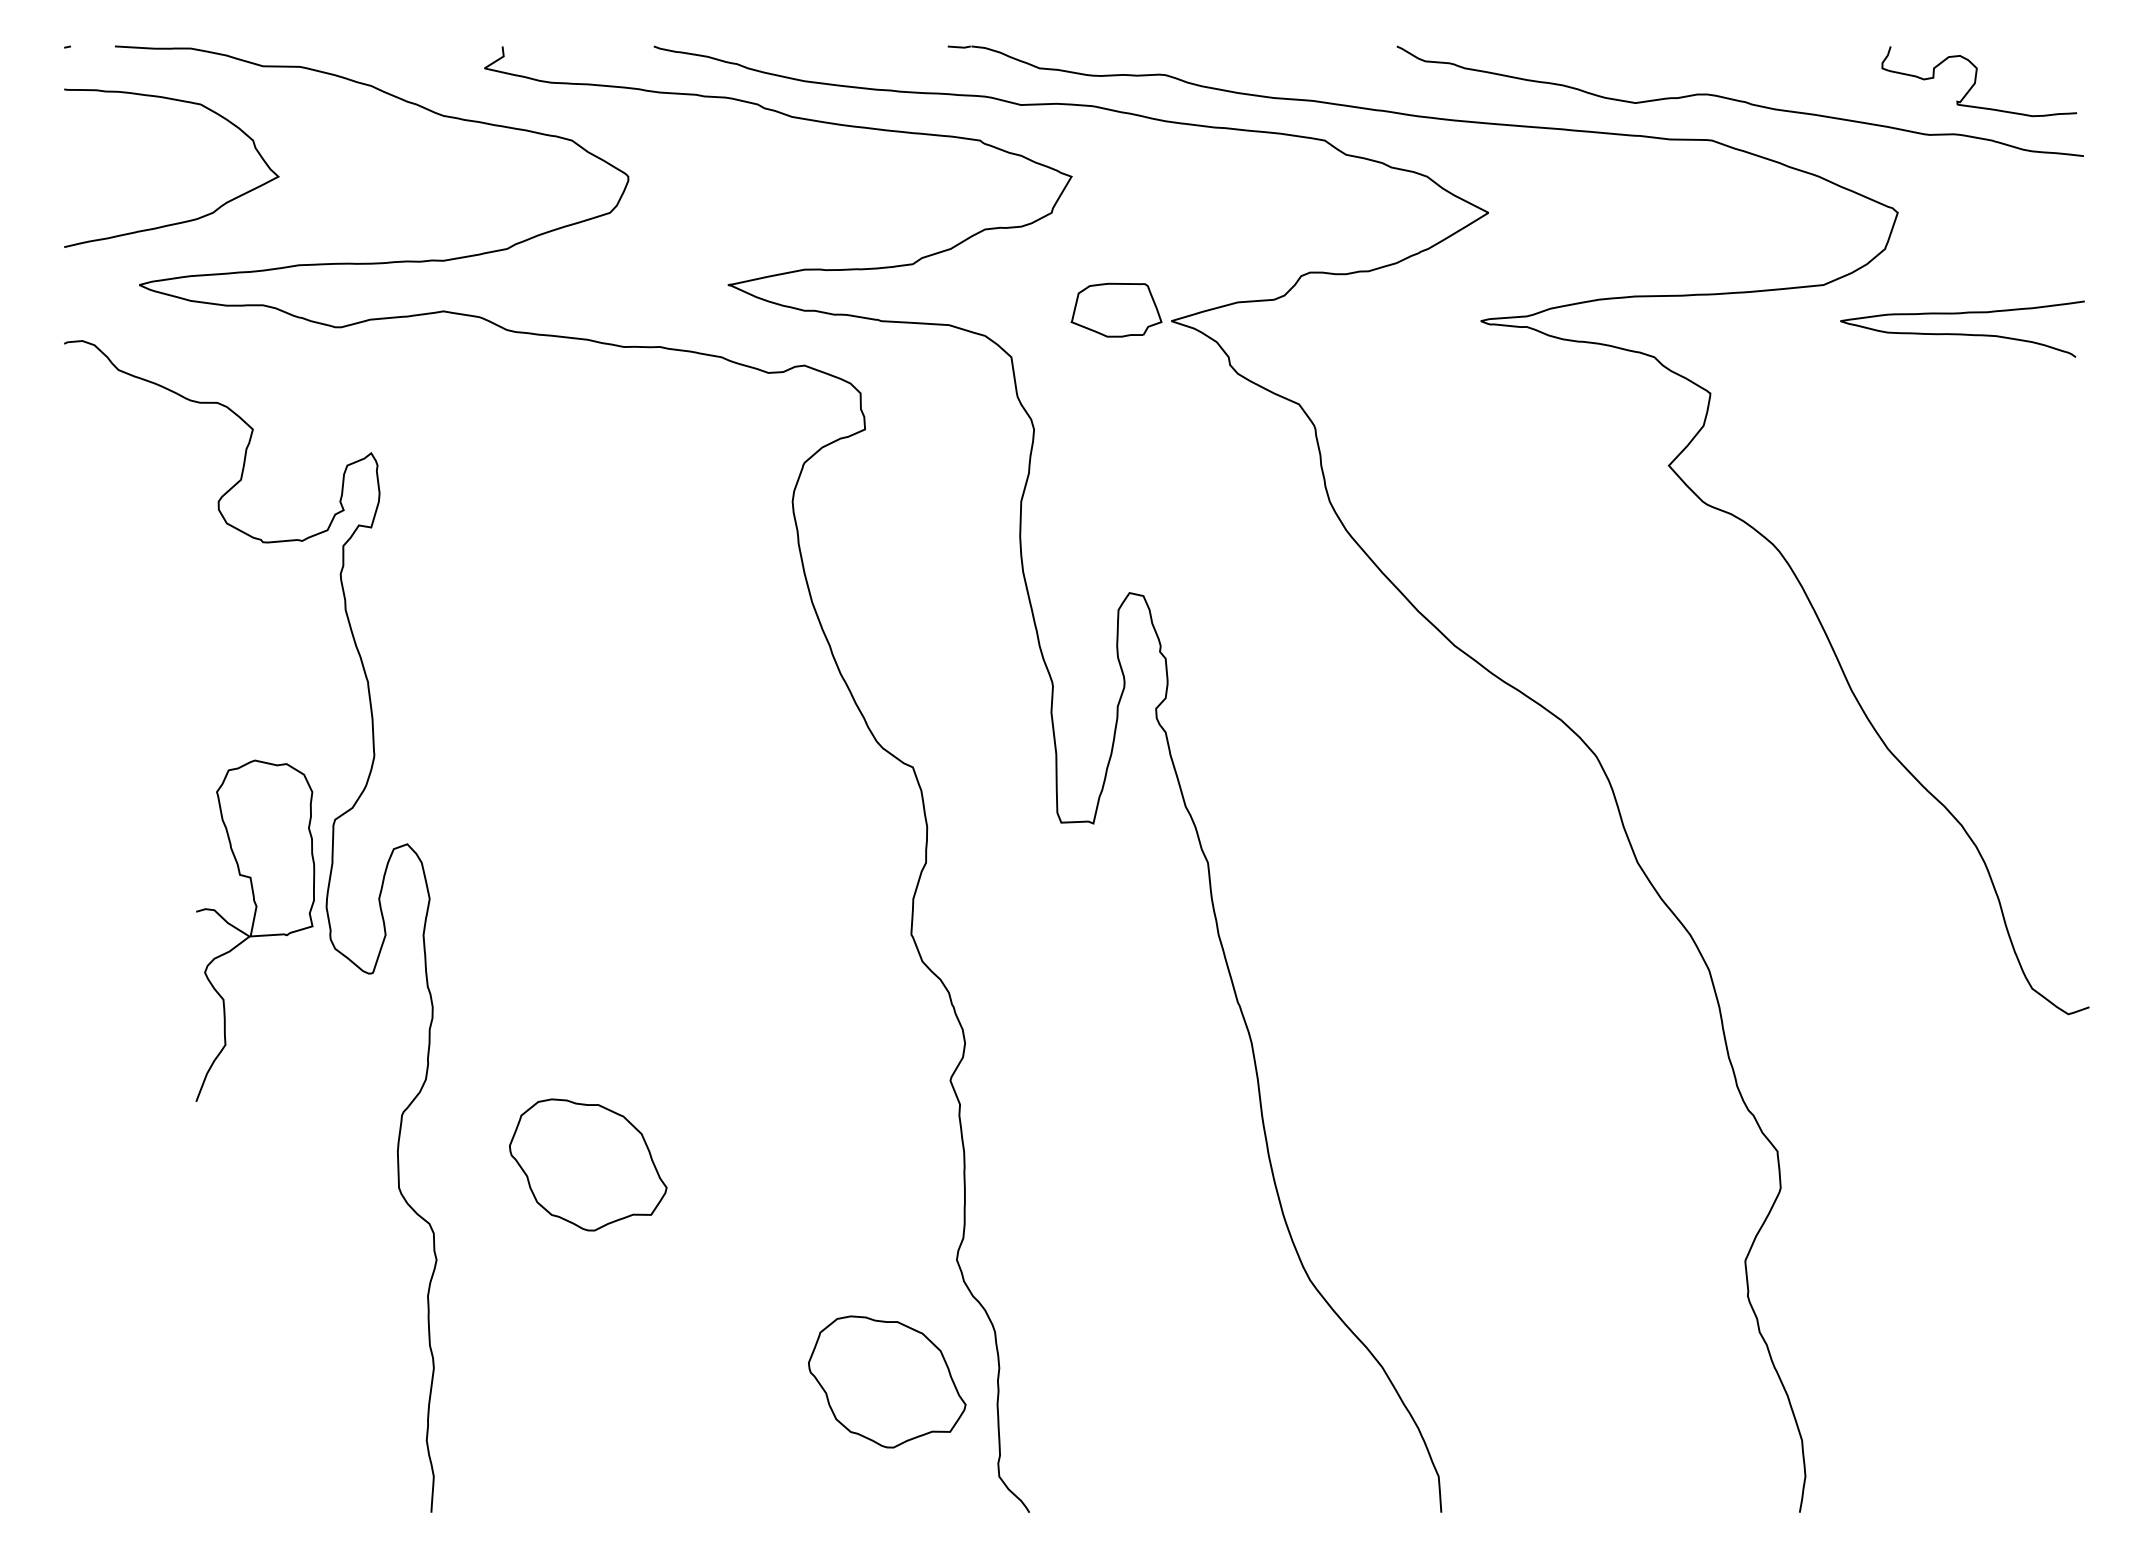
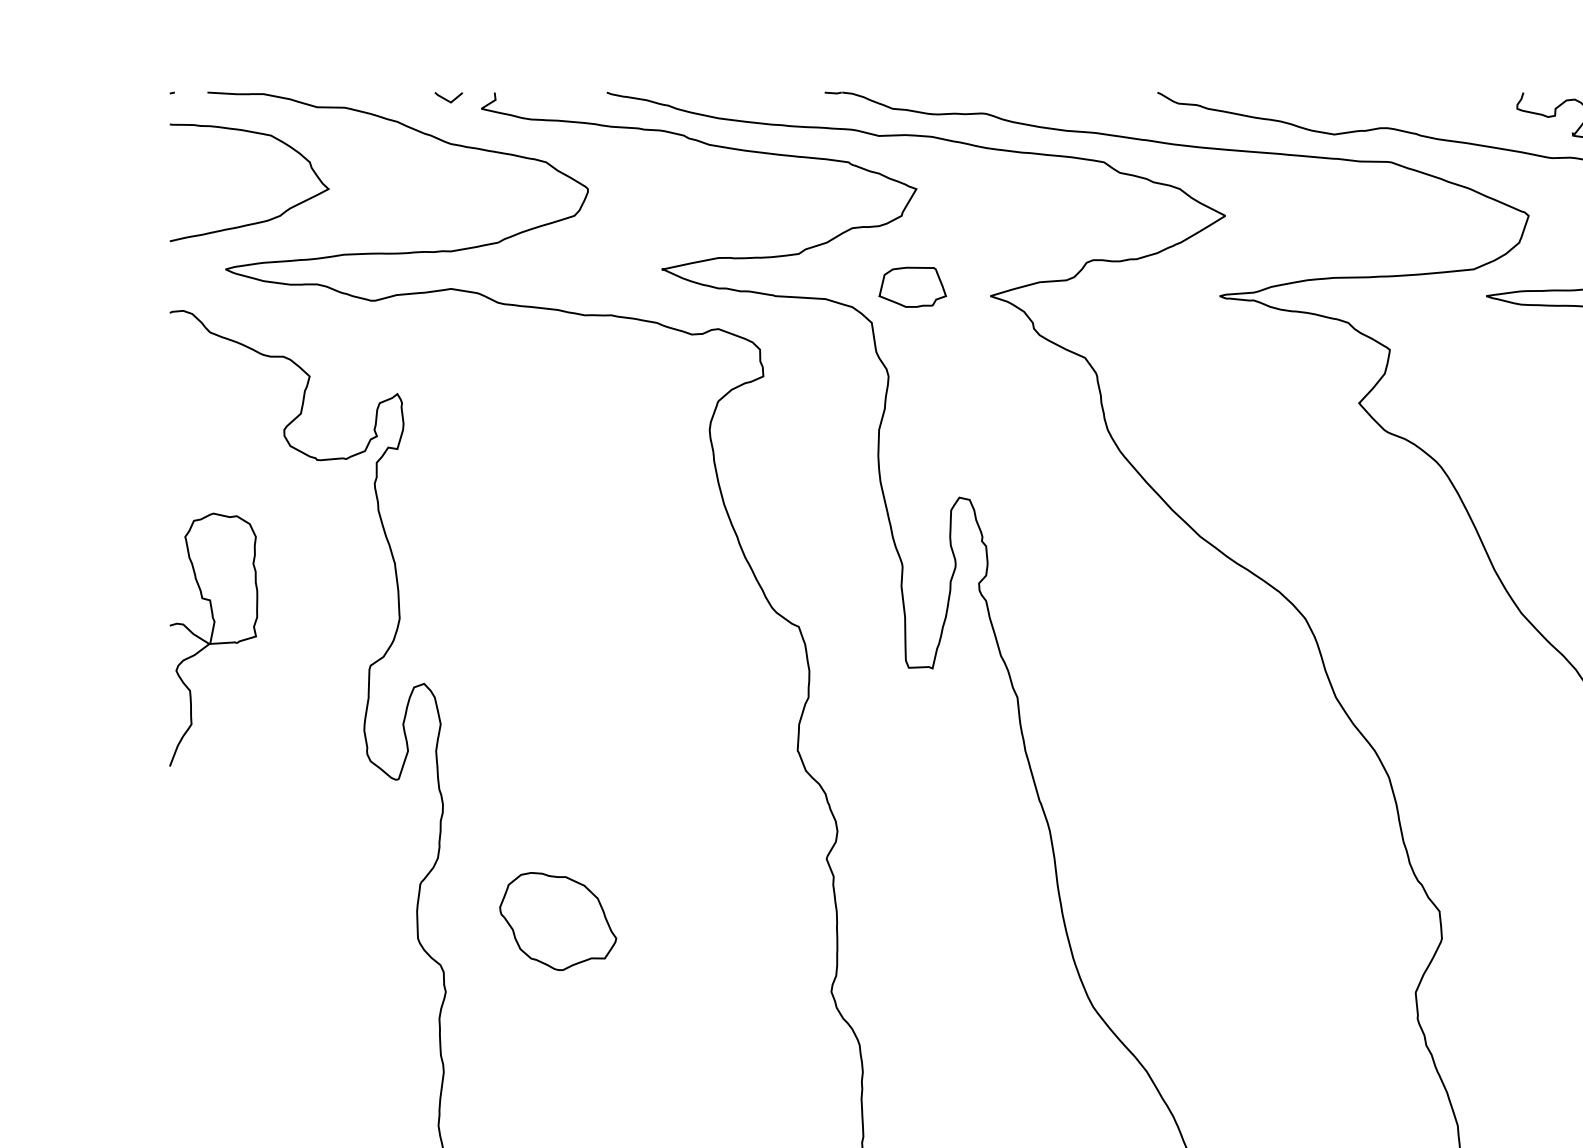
line: (439, 56) -> (447, 100), added
part: (1116, 309) -> (912, 286), moved
part: (255, 930) -> (213, 639), moved
part: (887, 1381) -> (779, 1081), removed

